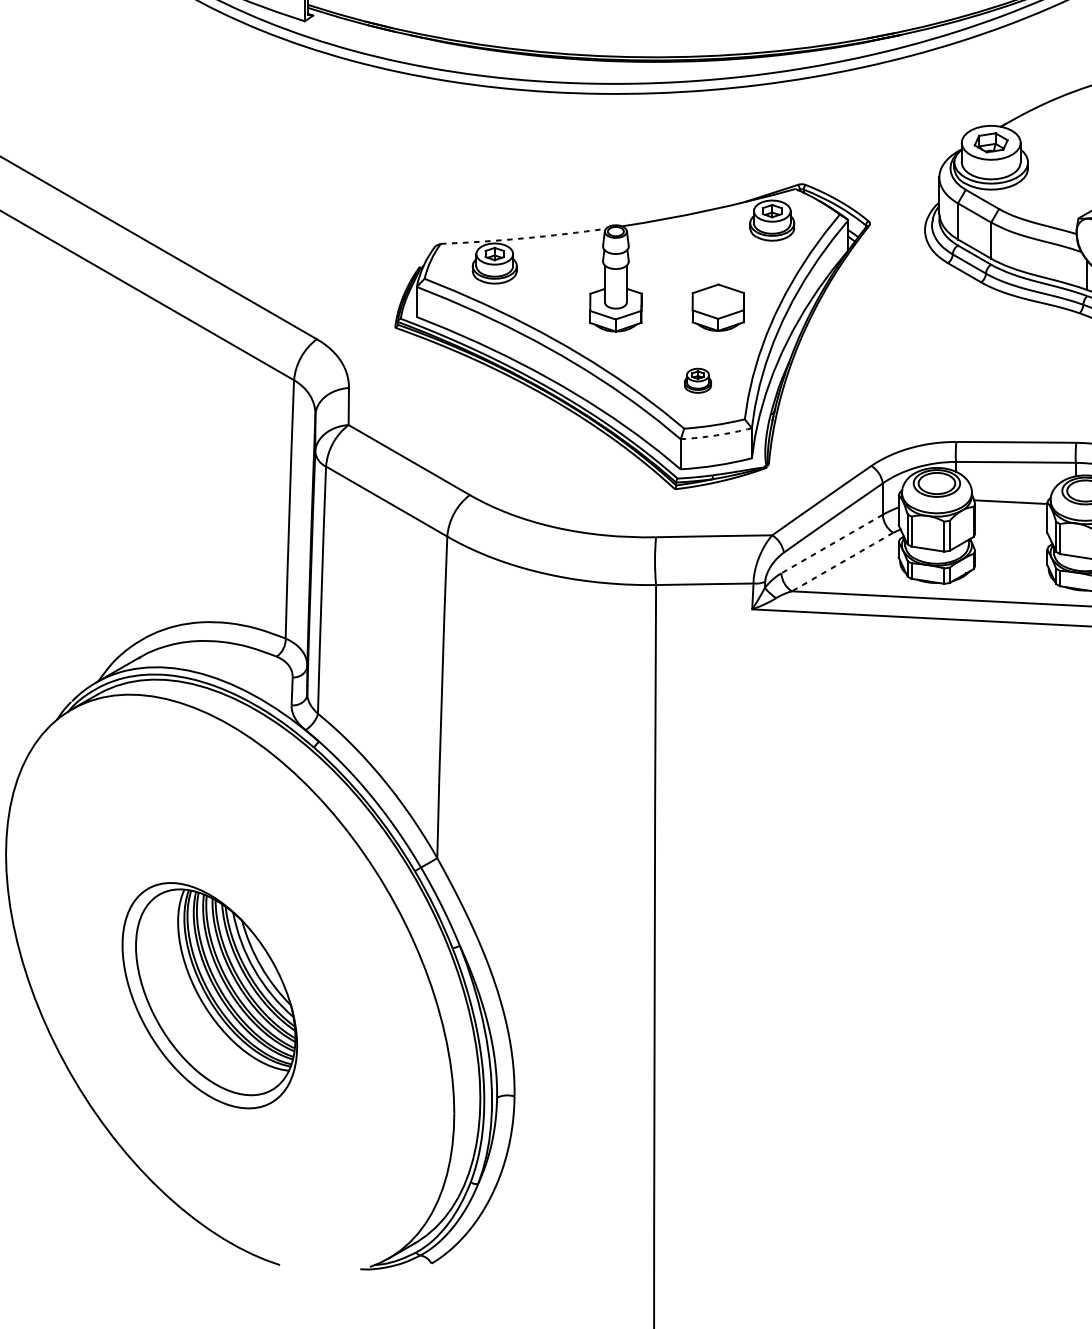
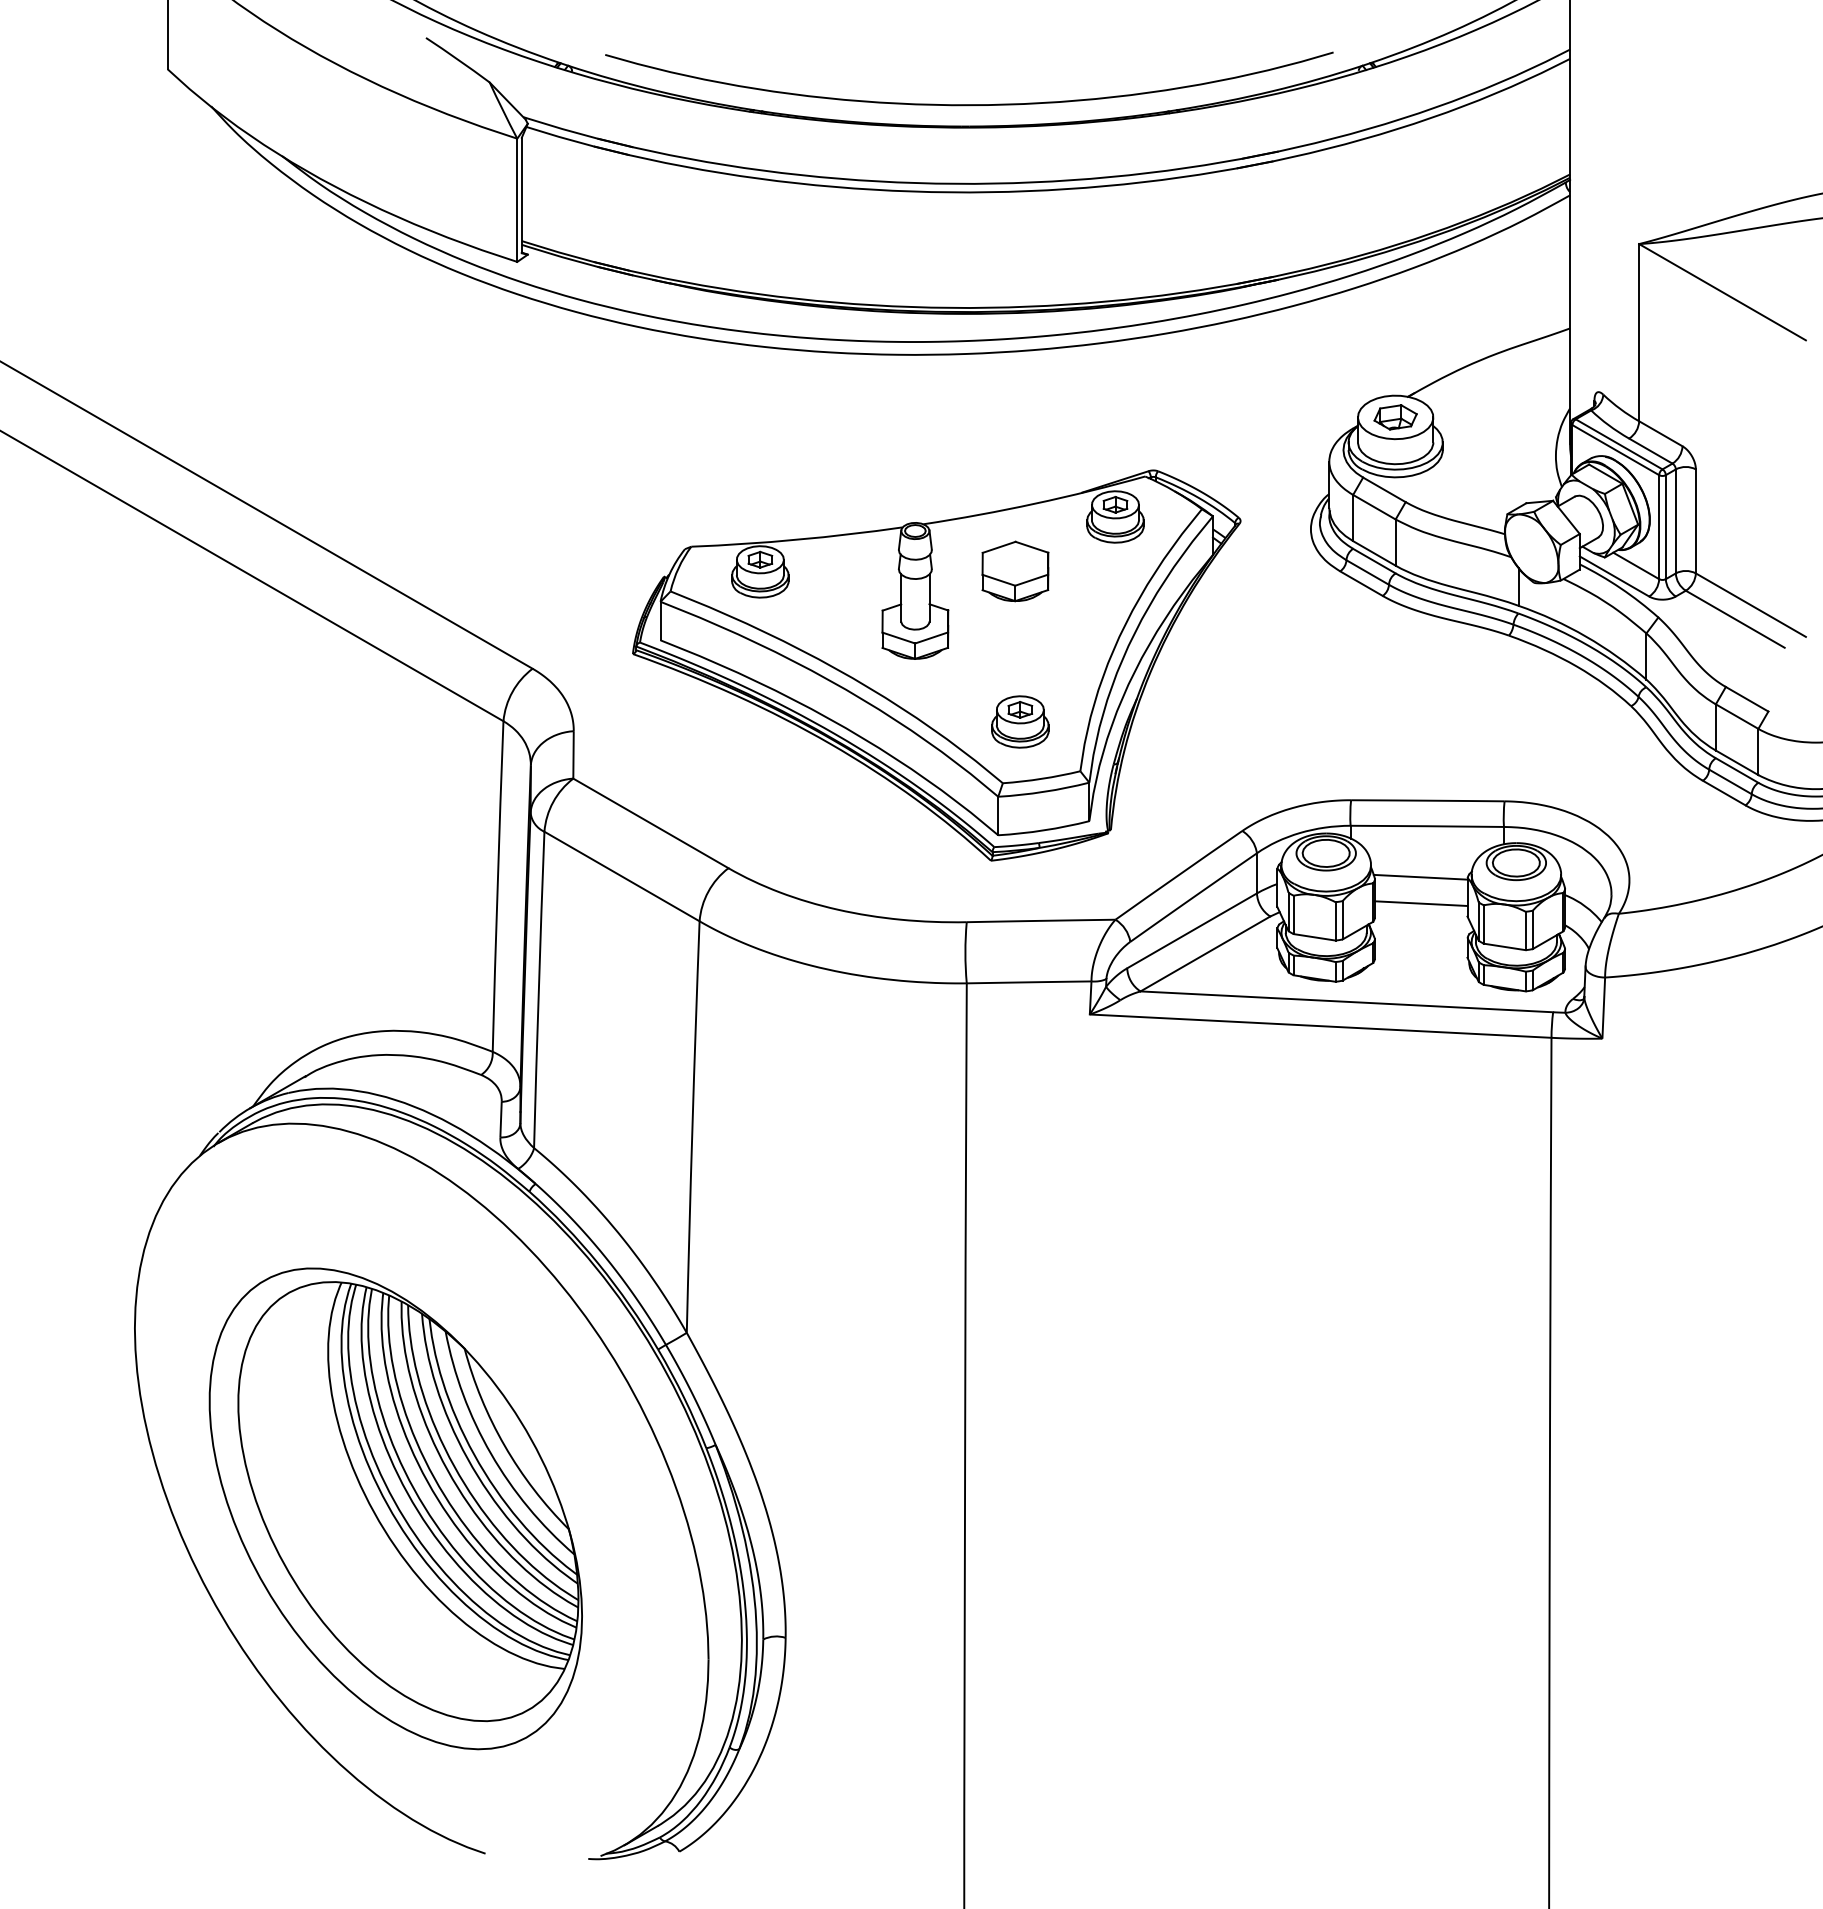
arc: (523, 238) -> (797, 539), dashed -> solid
part: (718, 307) -> (1015, 571), moved
part: (698, 380) -> (1020, 721), size x1.67
arc: (716, 435) -> (1044, 791), dashed -> solid
line: (1011, 522) -> (1421, 903), added
line: (832, 543) -> (1192, 930), dashed -> solid
line: (842, 561) -> (1205, 953), dashed -> solid
part: (209, 995) -> (395, 1508), size x1.67

